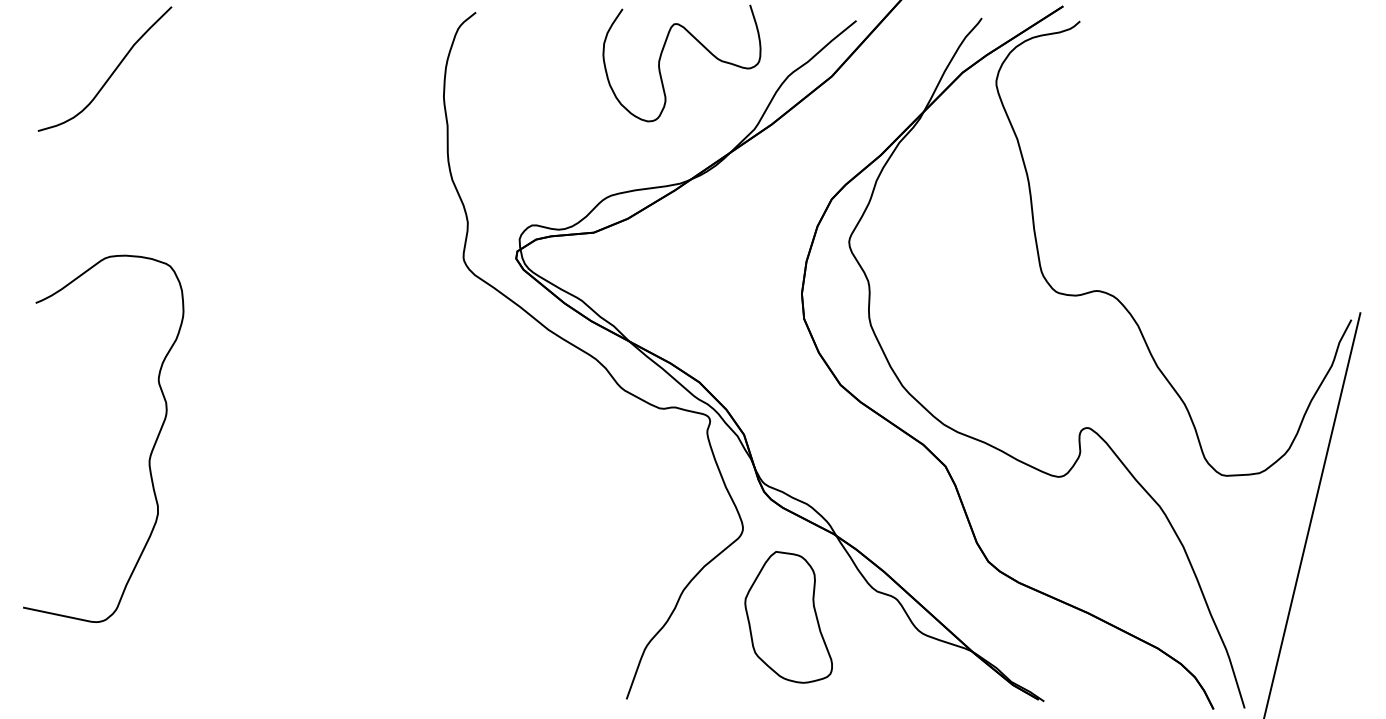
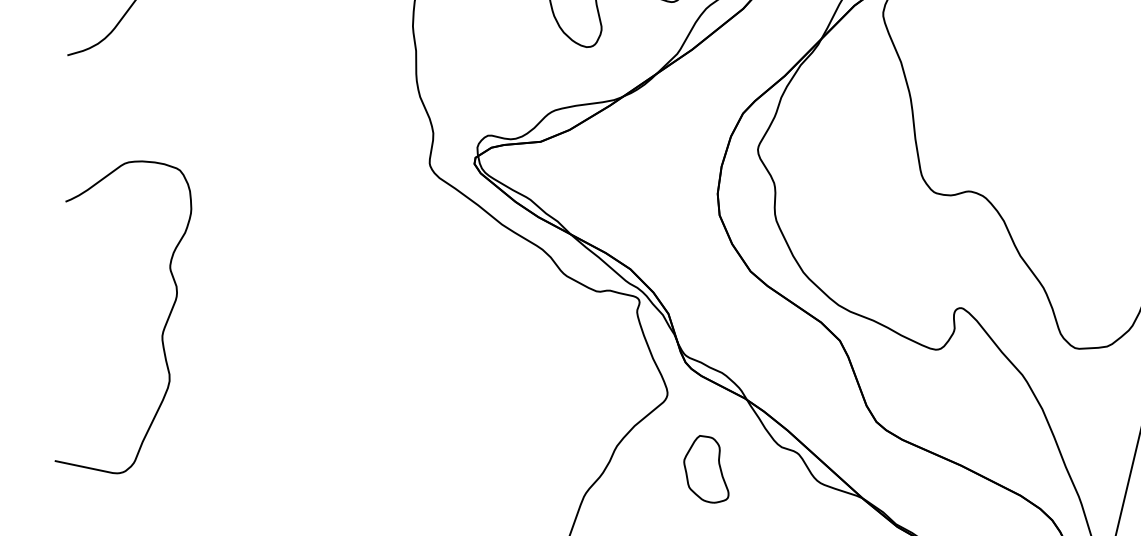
part: (788, 617) -> (706, 469), size x0.6

